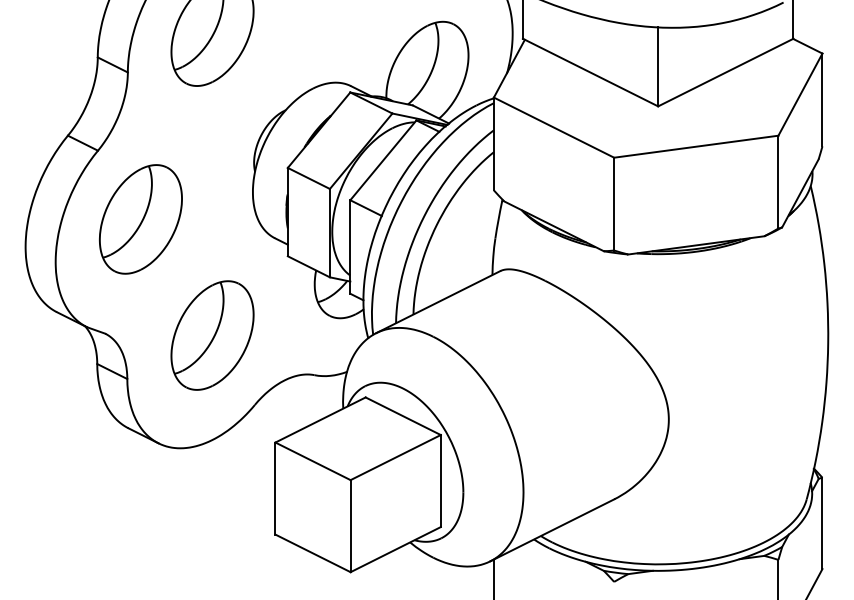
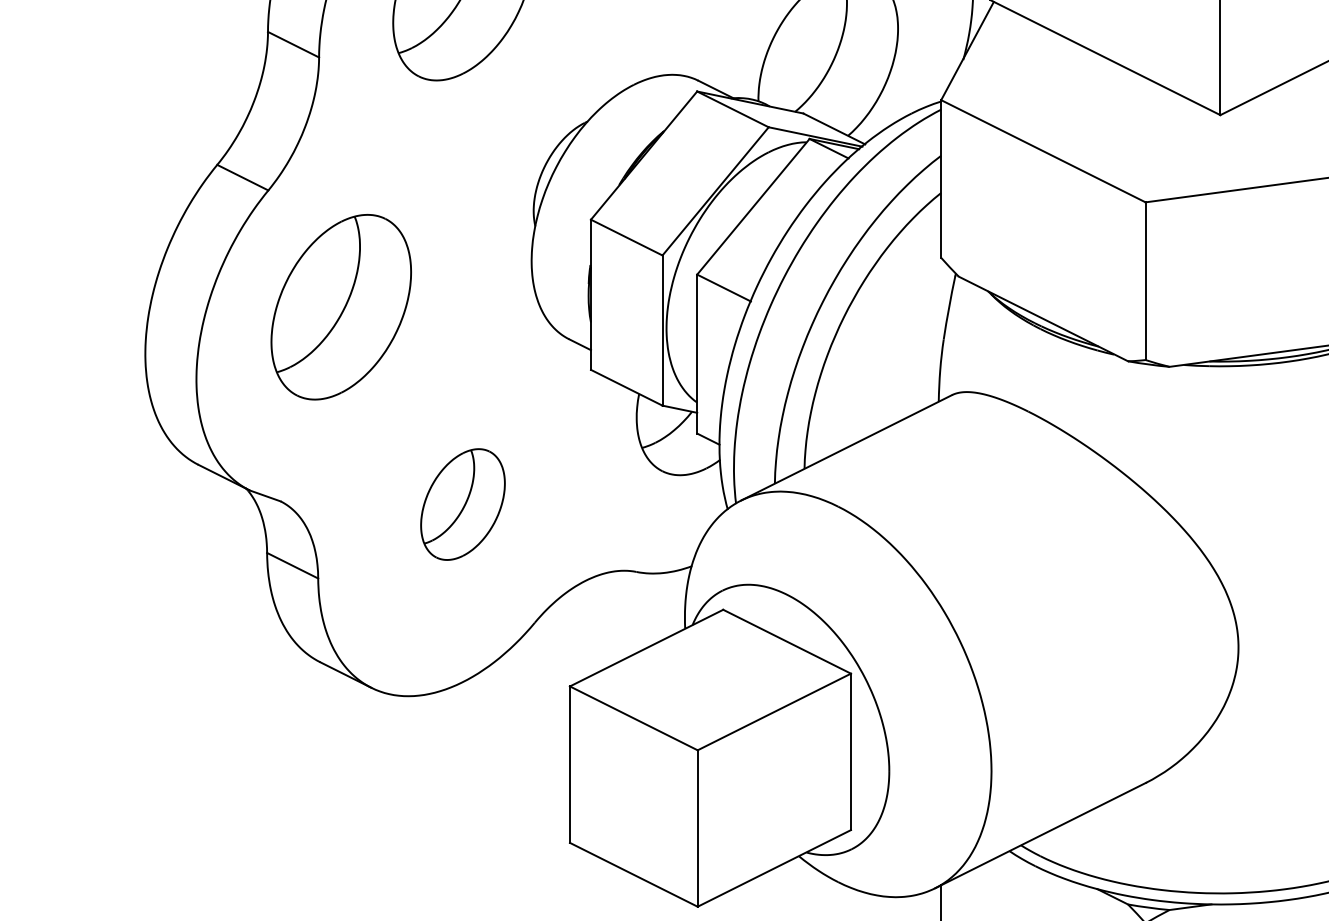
part: (212, 335) -> (462, 504), size x0.6

